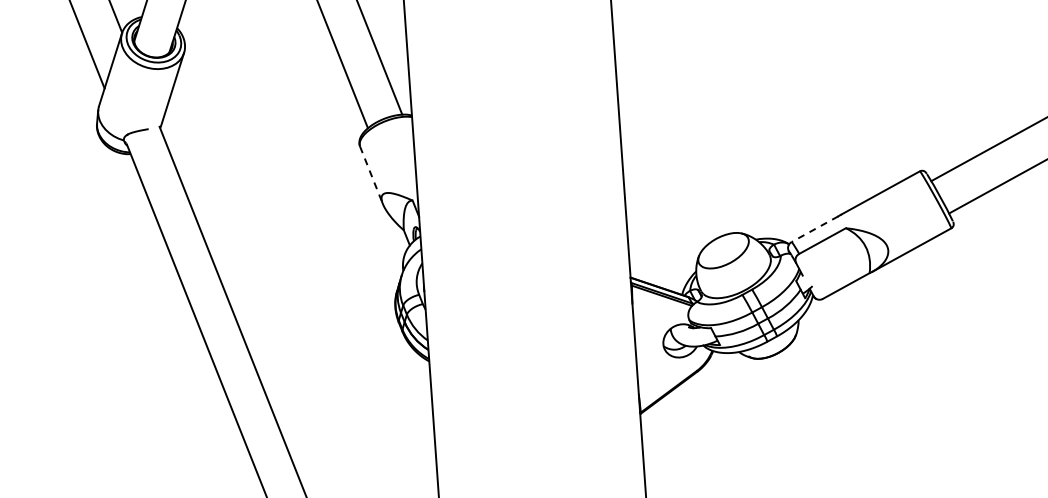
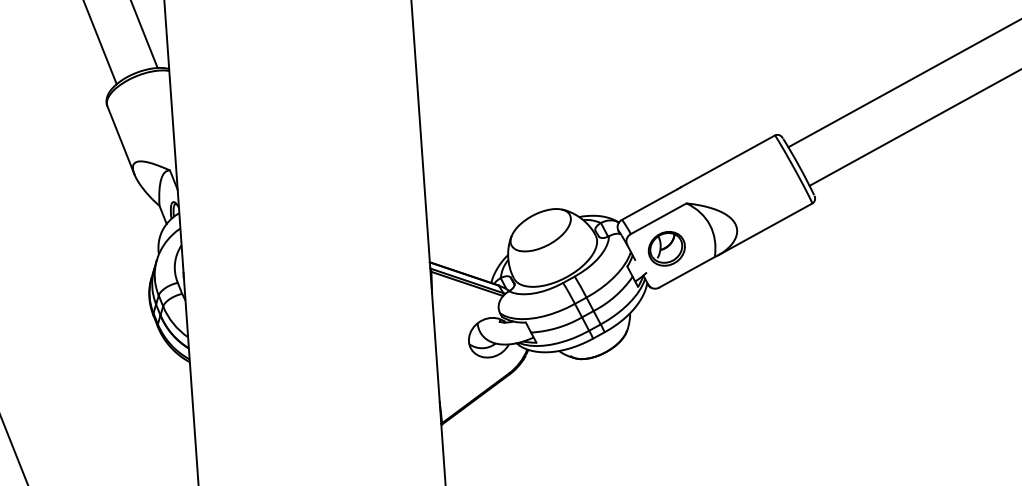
line: (371, 175) -> (120, 140), dashed -> solid
line: (815, 229) -> (650, 204), dashed -> solid
part: (829, 266) -> (667, 249), added

